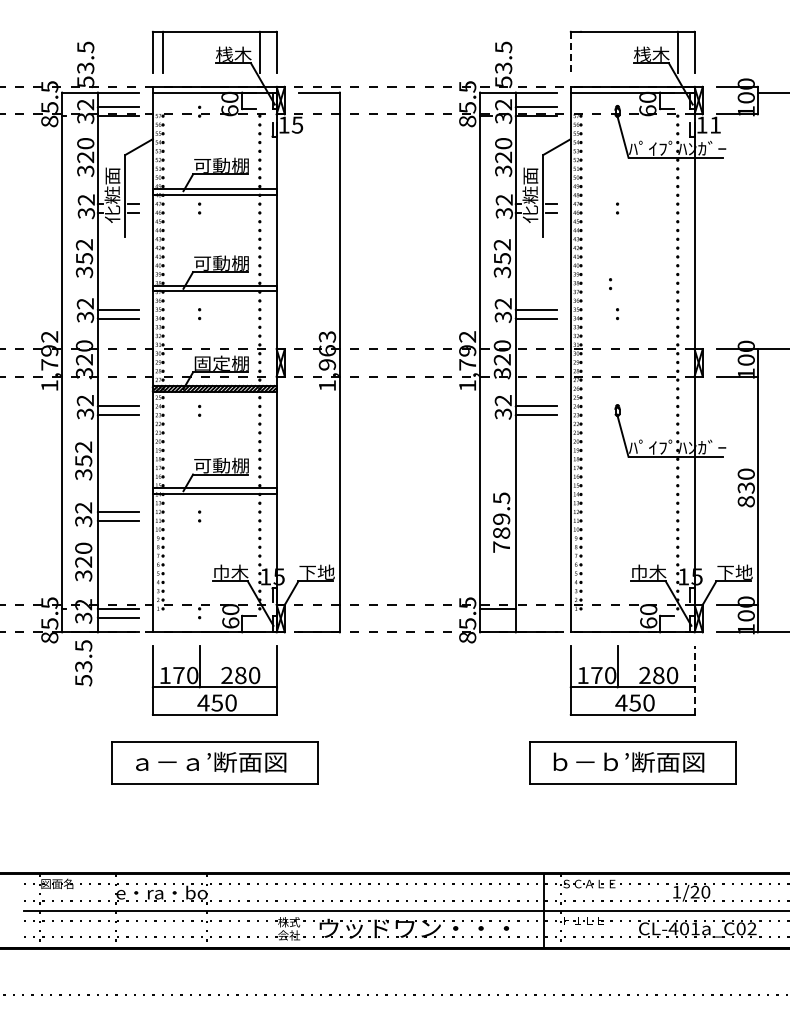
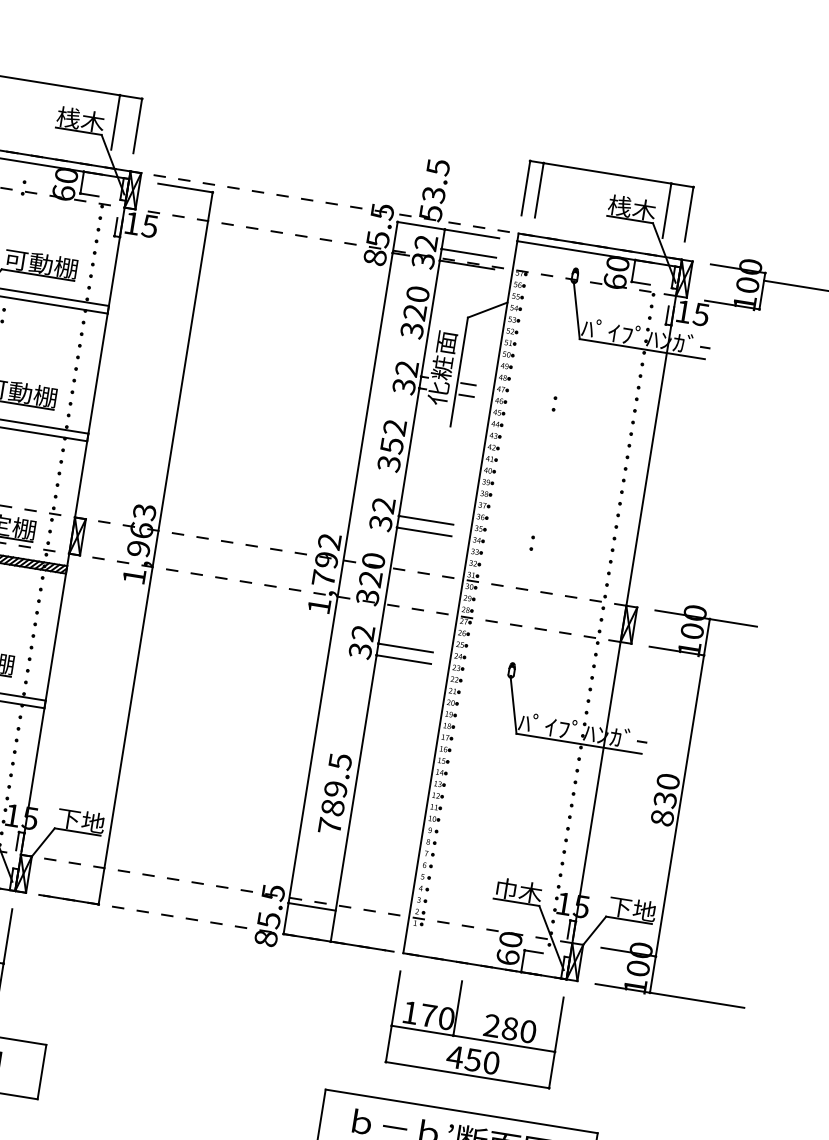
line: (570, 52) -> (525, 188), dashed -> solid
line: (581, 52) -> (539, 190), added
text: (714, 124) -> (700, 313), 11 -> 15
part: (610, 284) -> (529, 502), removed
line: (694, 679) -> (556, 1041), dashed -> solid

